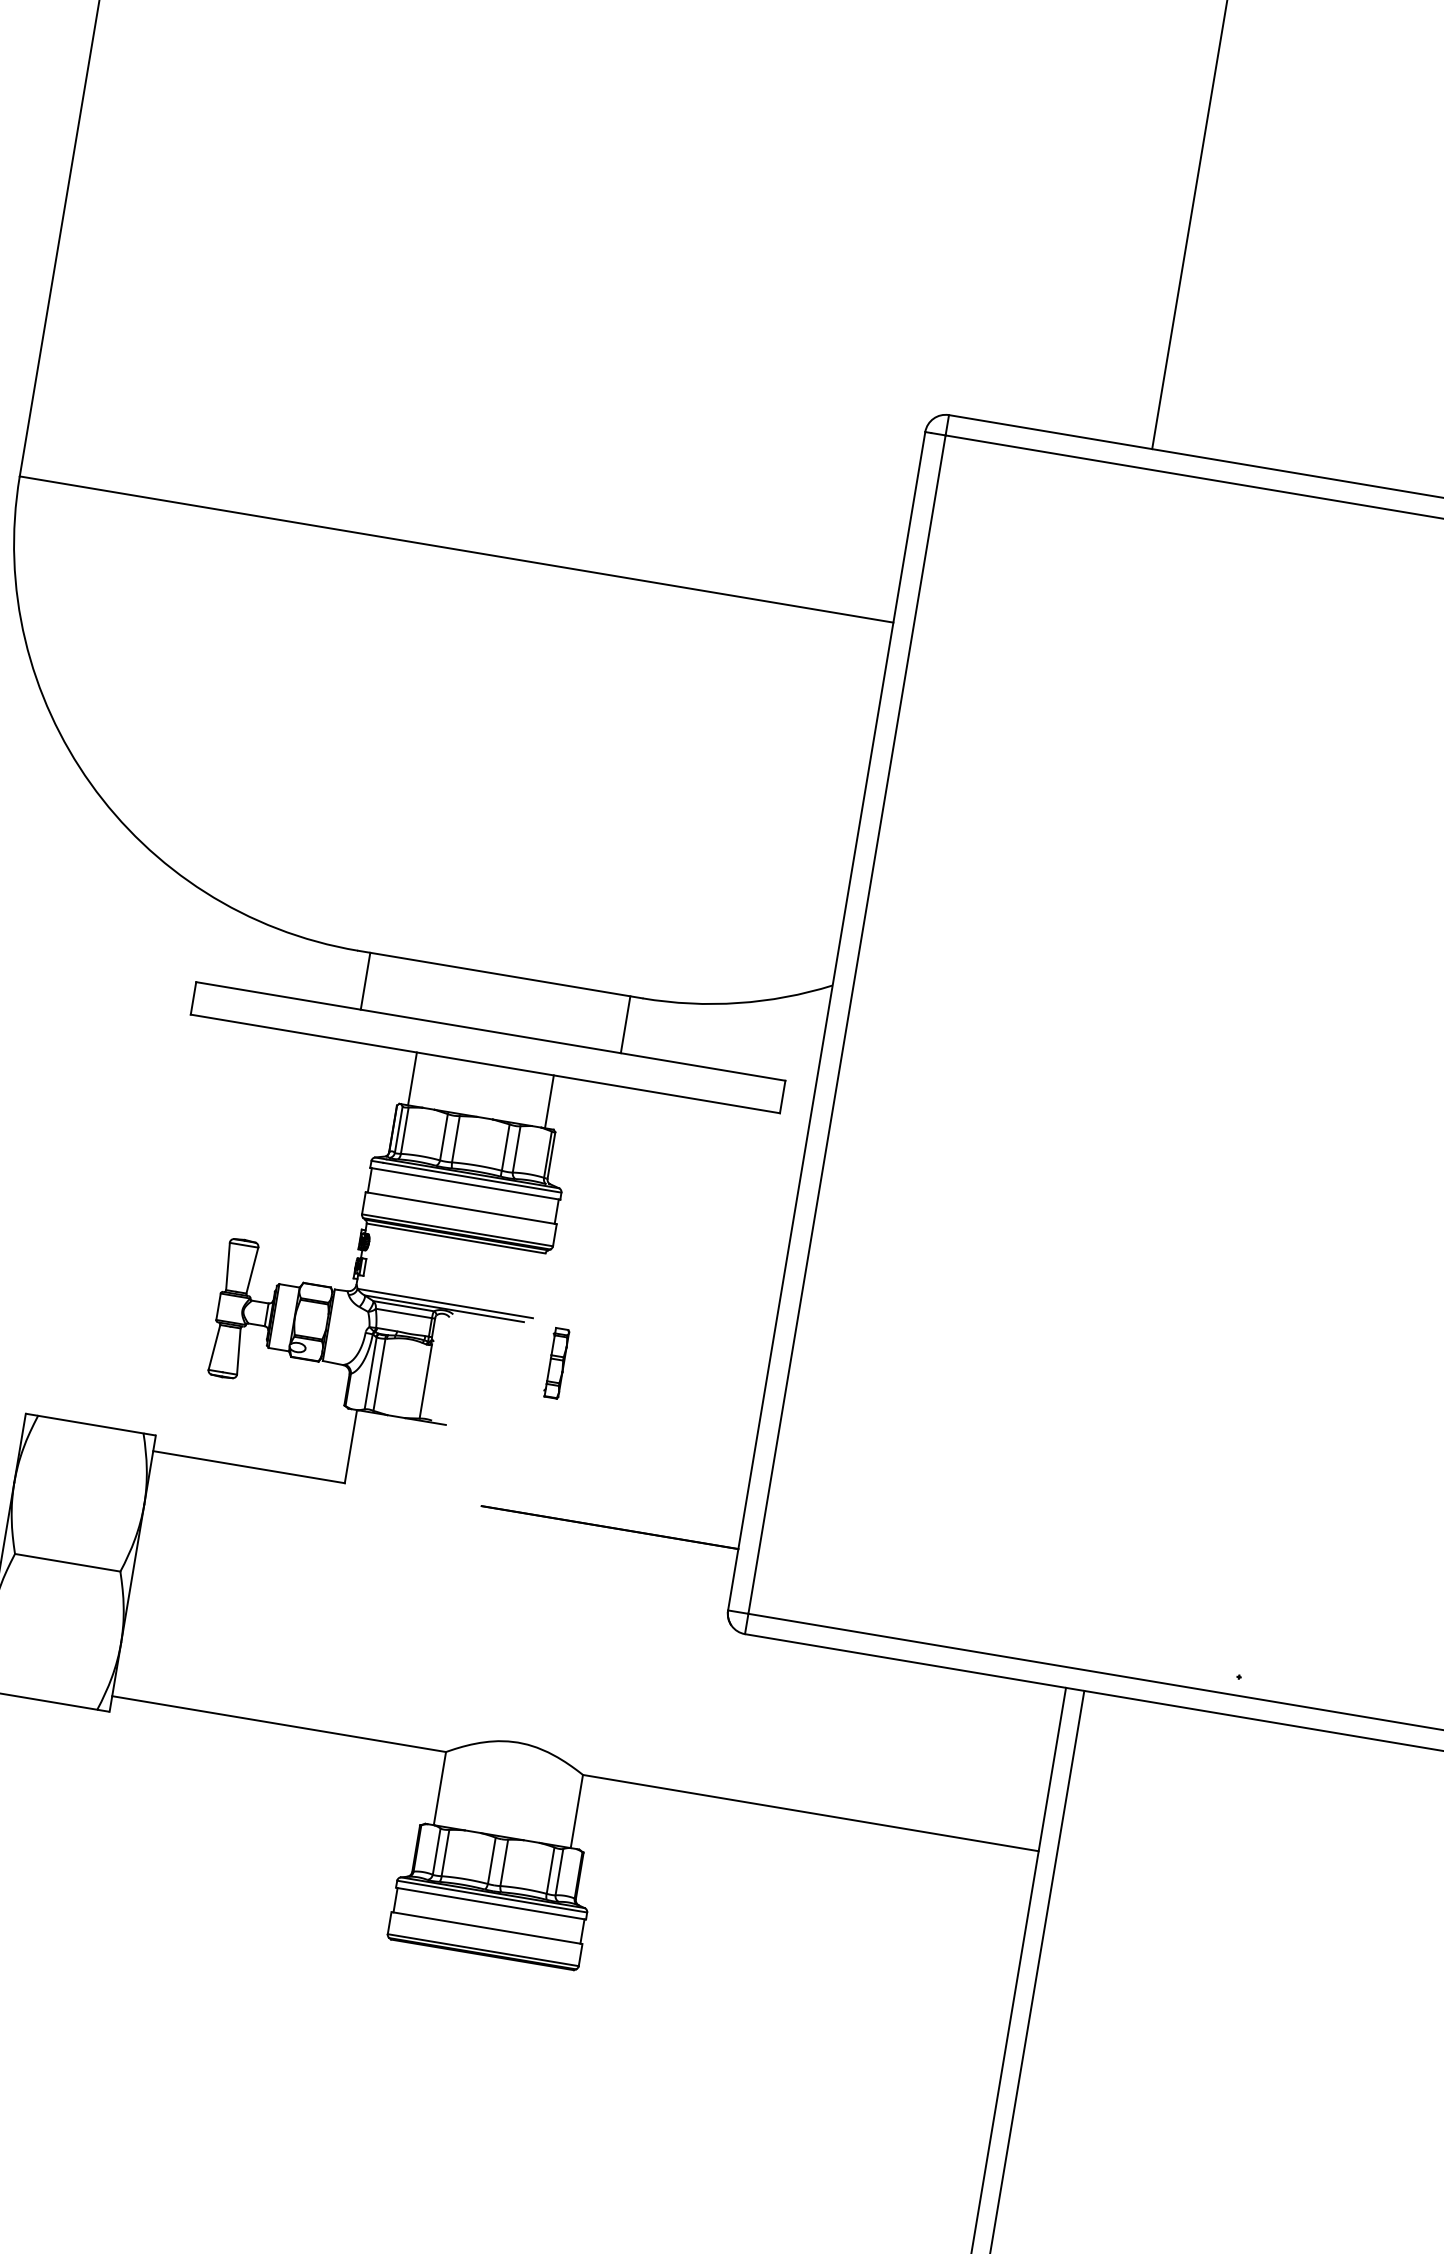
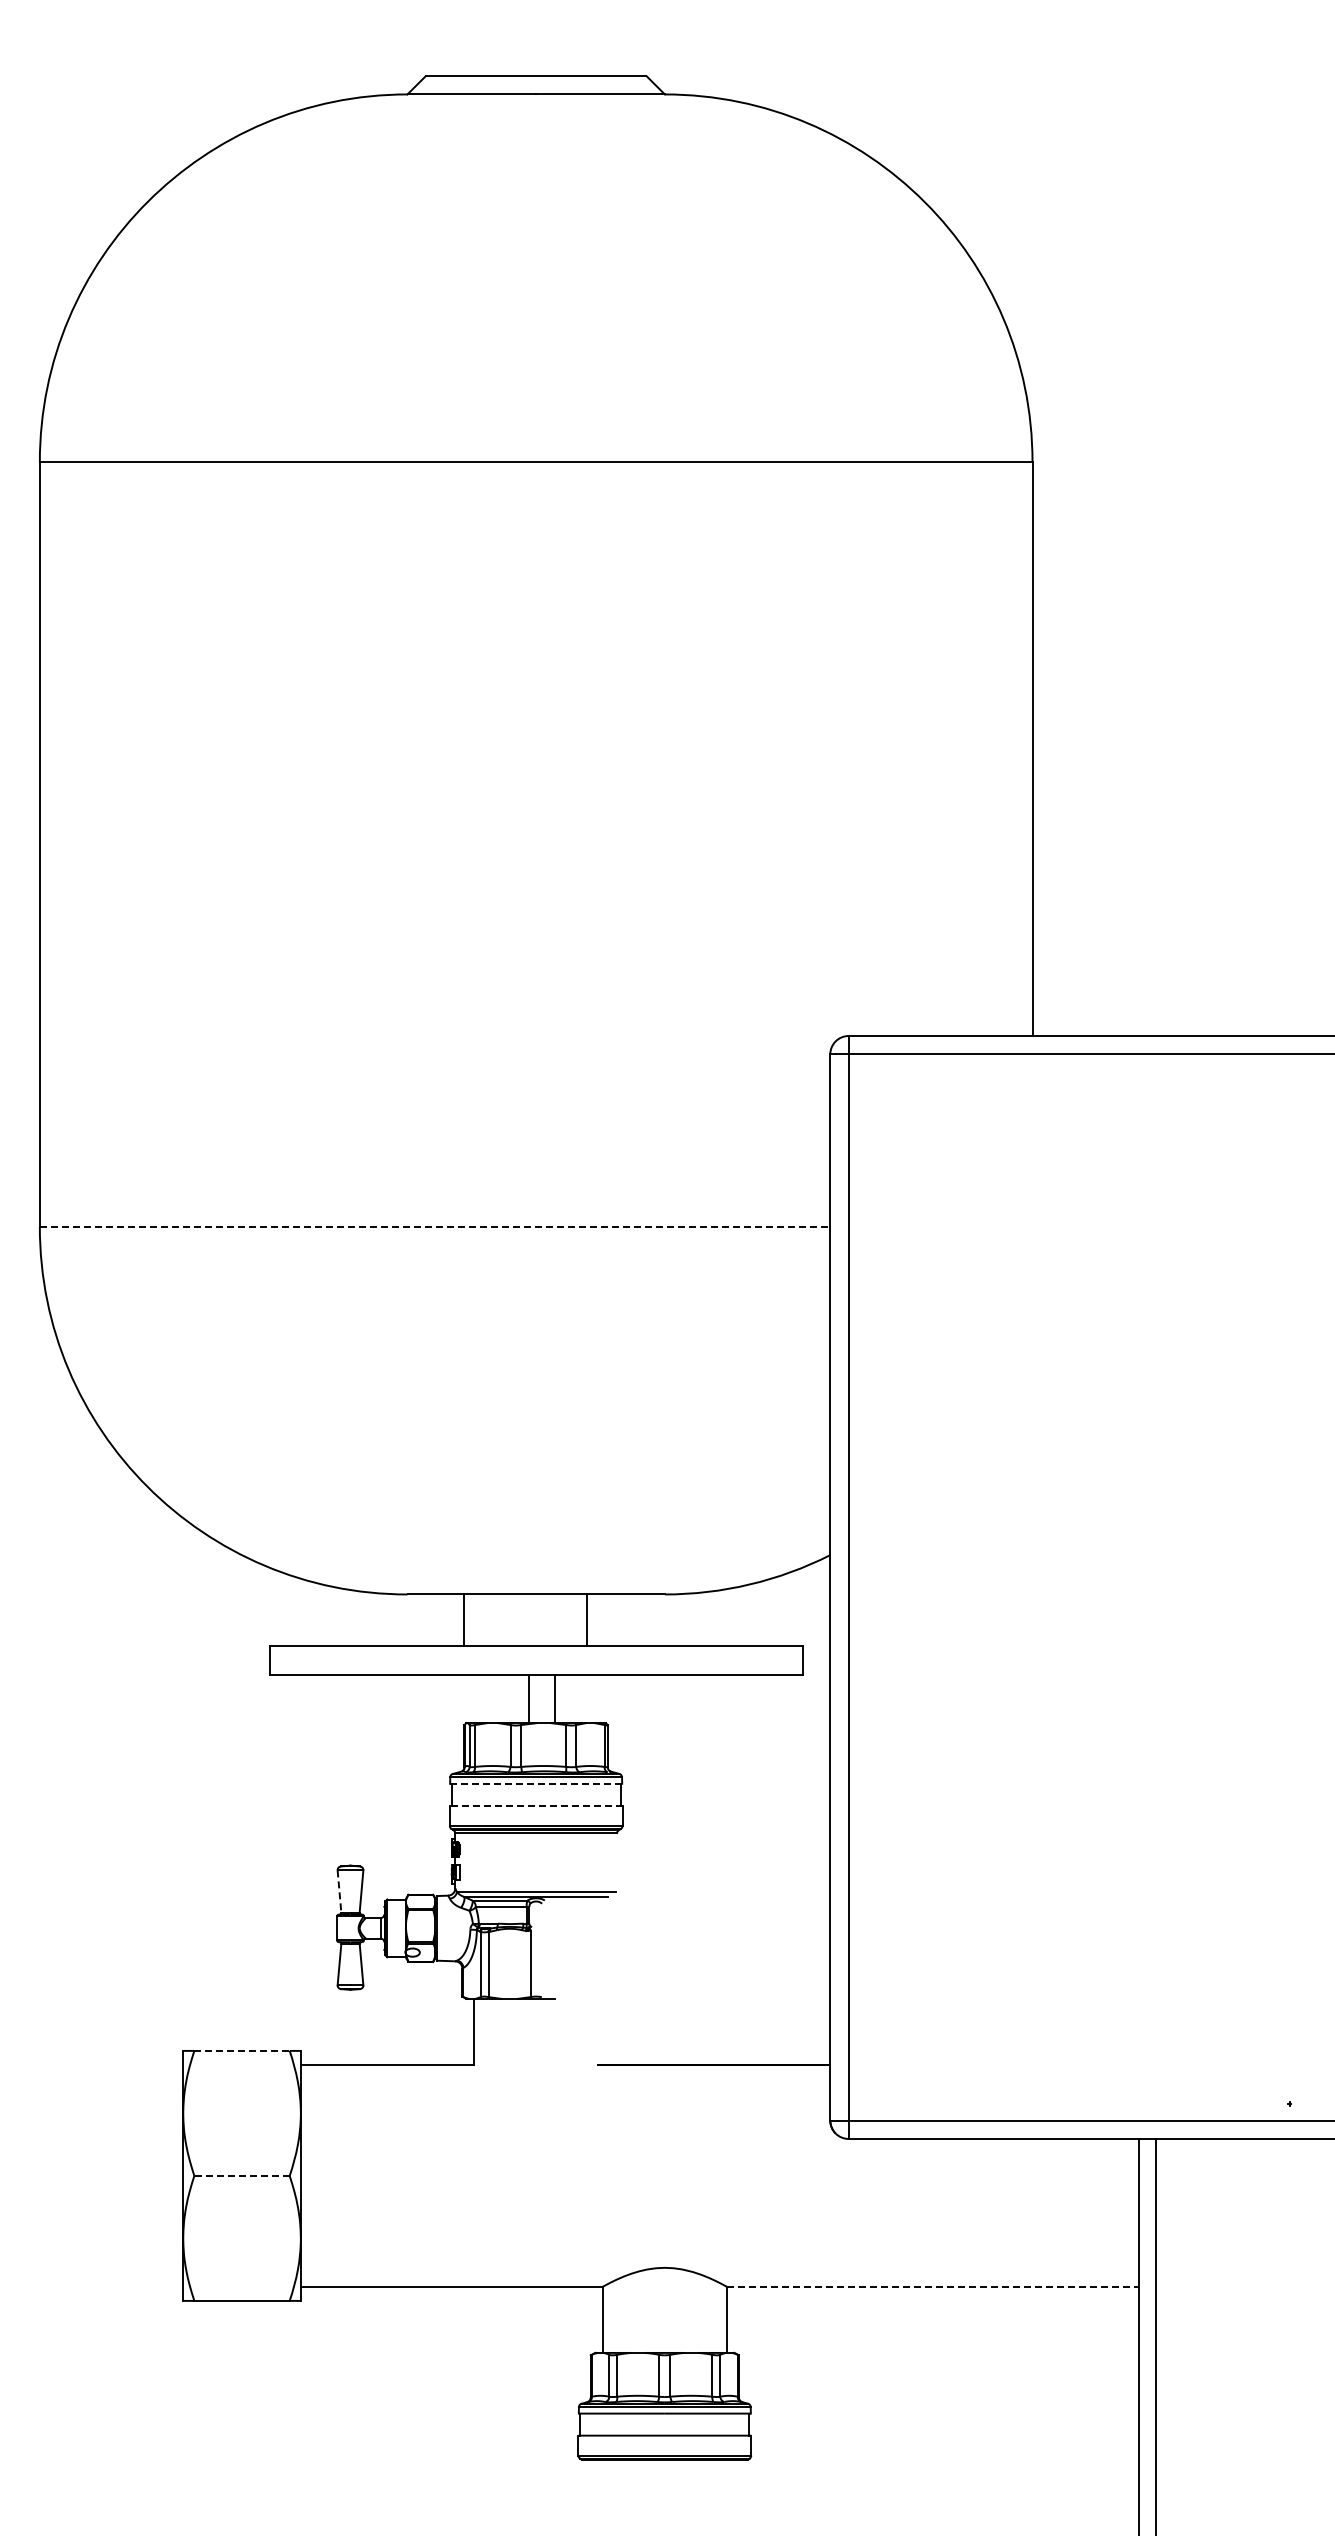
line: (457, 549) -> (435, 1226), solid -> dashed
line: (365, 980) -> (463, 1619), moved
line: (625, 1023) -> (586, 1619), moved
line: (412, 1079) -> (529, 1699), moved
line: (549, 1102) -> (555, 1699), moved
line: (464, 1183) -> (535, 1783), solid -> dashed
line: (460, 1207) -> (535, 1805), solid -> dashed
line: (227, 1267) -> (339, 1892), solid -> dashed
part: (556, 1363) -> (642, 1928), removed
line: (91, 1424) -> (242, 2050), solid -> dashed
line: (68, 1562) -> (242, 2175), solid -> dashed
line: (811, 1812) -> (933, 2286), solid -> dashed

